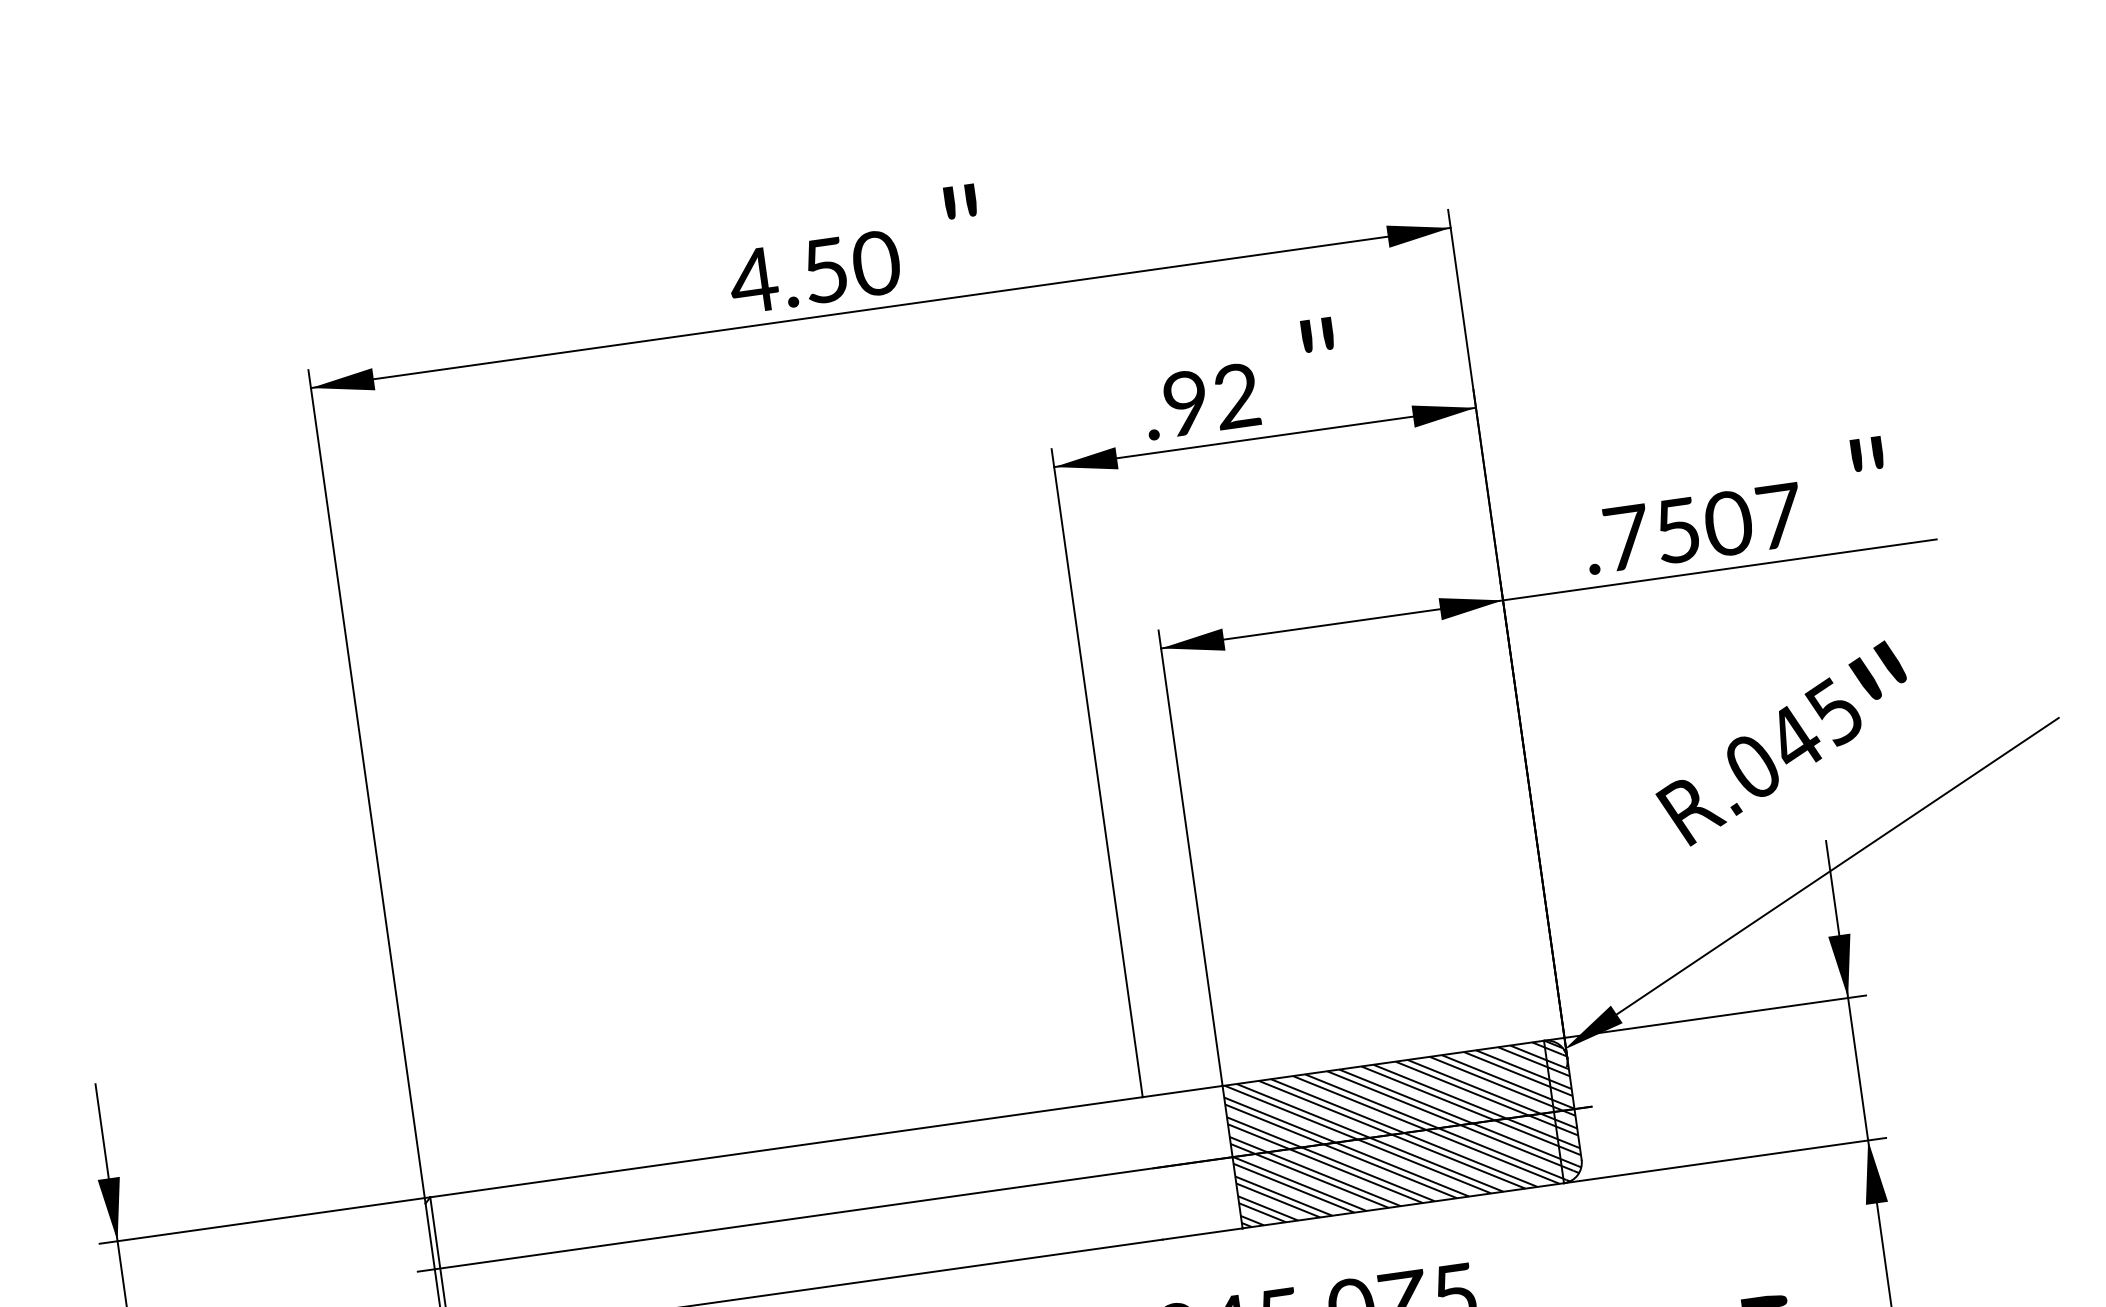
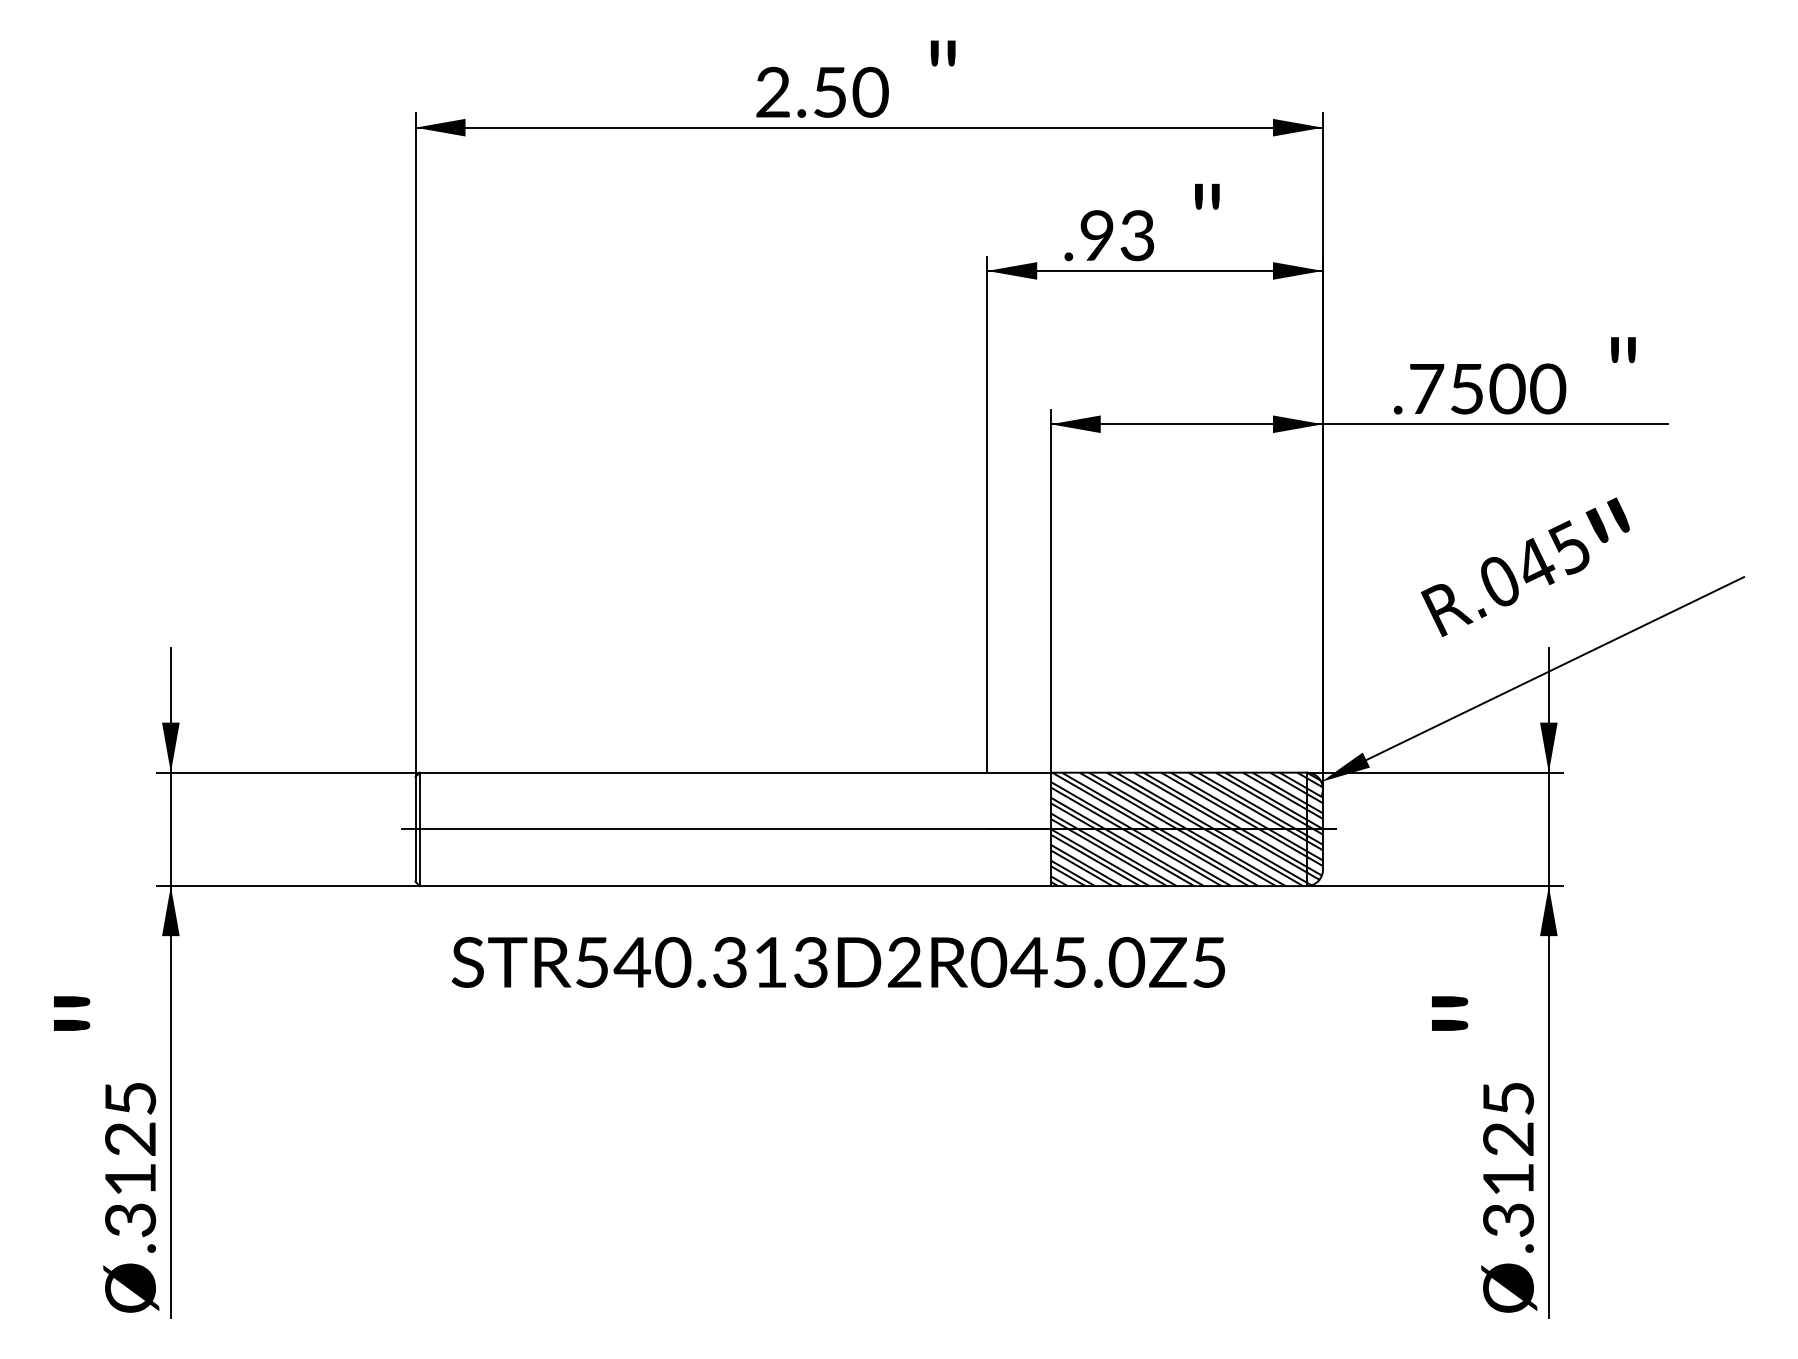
text: (752, 279) -> (772, 91), 4.50 -> 2.50
text: (1236, 397) -> (1137, 236), .92 -> .93
text: (1779, 515) -> (1548, 388), .7507 -> .7500

